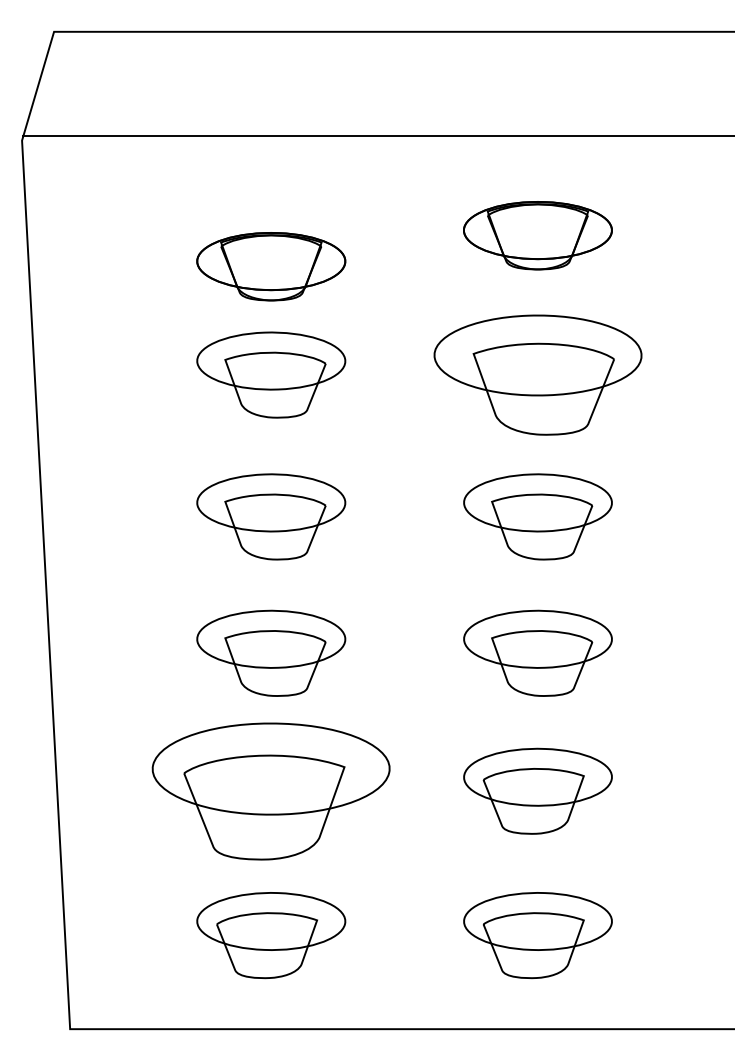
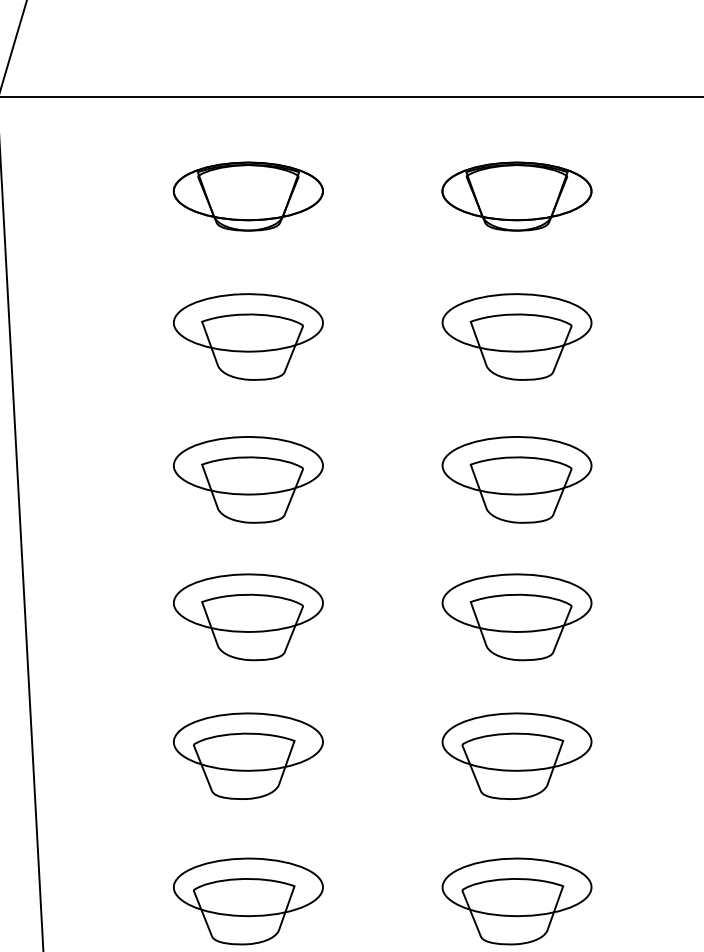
part: (271, 266) -> (248, 196), moved
part: (537, 374) -> (516, 336), size x0.71
part: (271, 790) -> (248, 755), size x0.62

